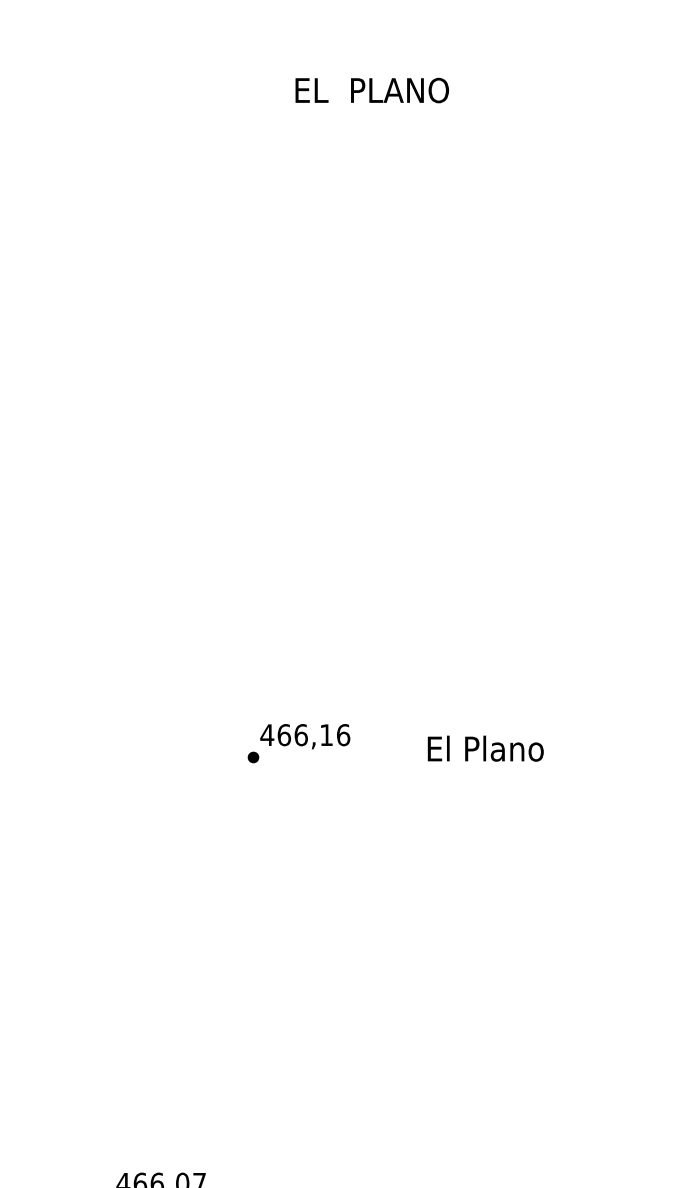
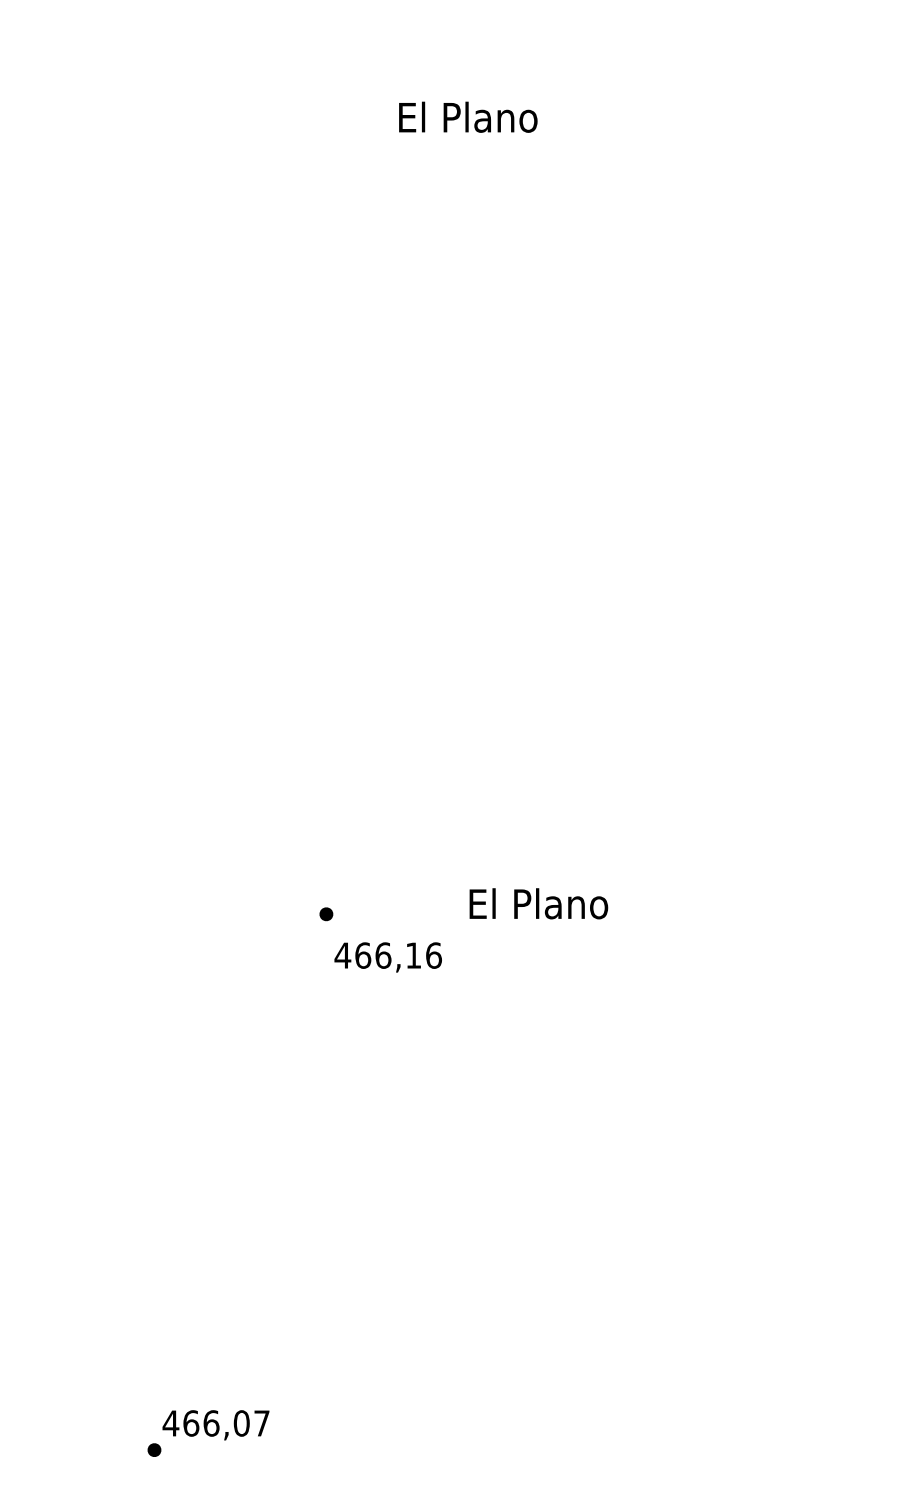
text: (371, 89) -> (467, 116), EL  PLANO -> El Plano
text: (304, 736) -> (387, 957), moved
text: (485, 748) -> (538, 903), moved

